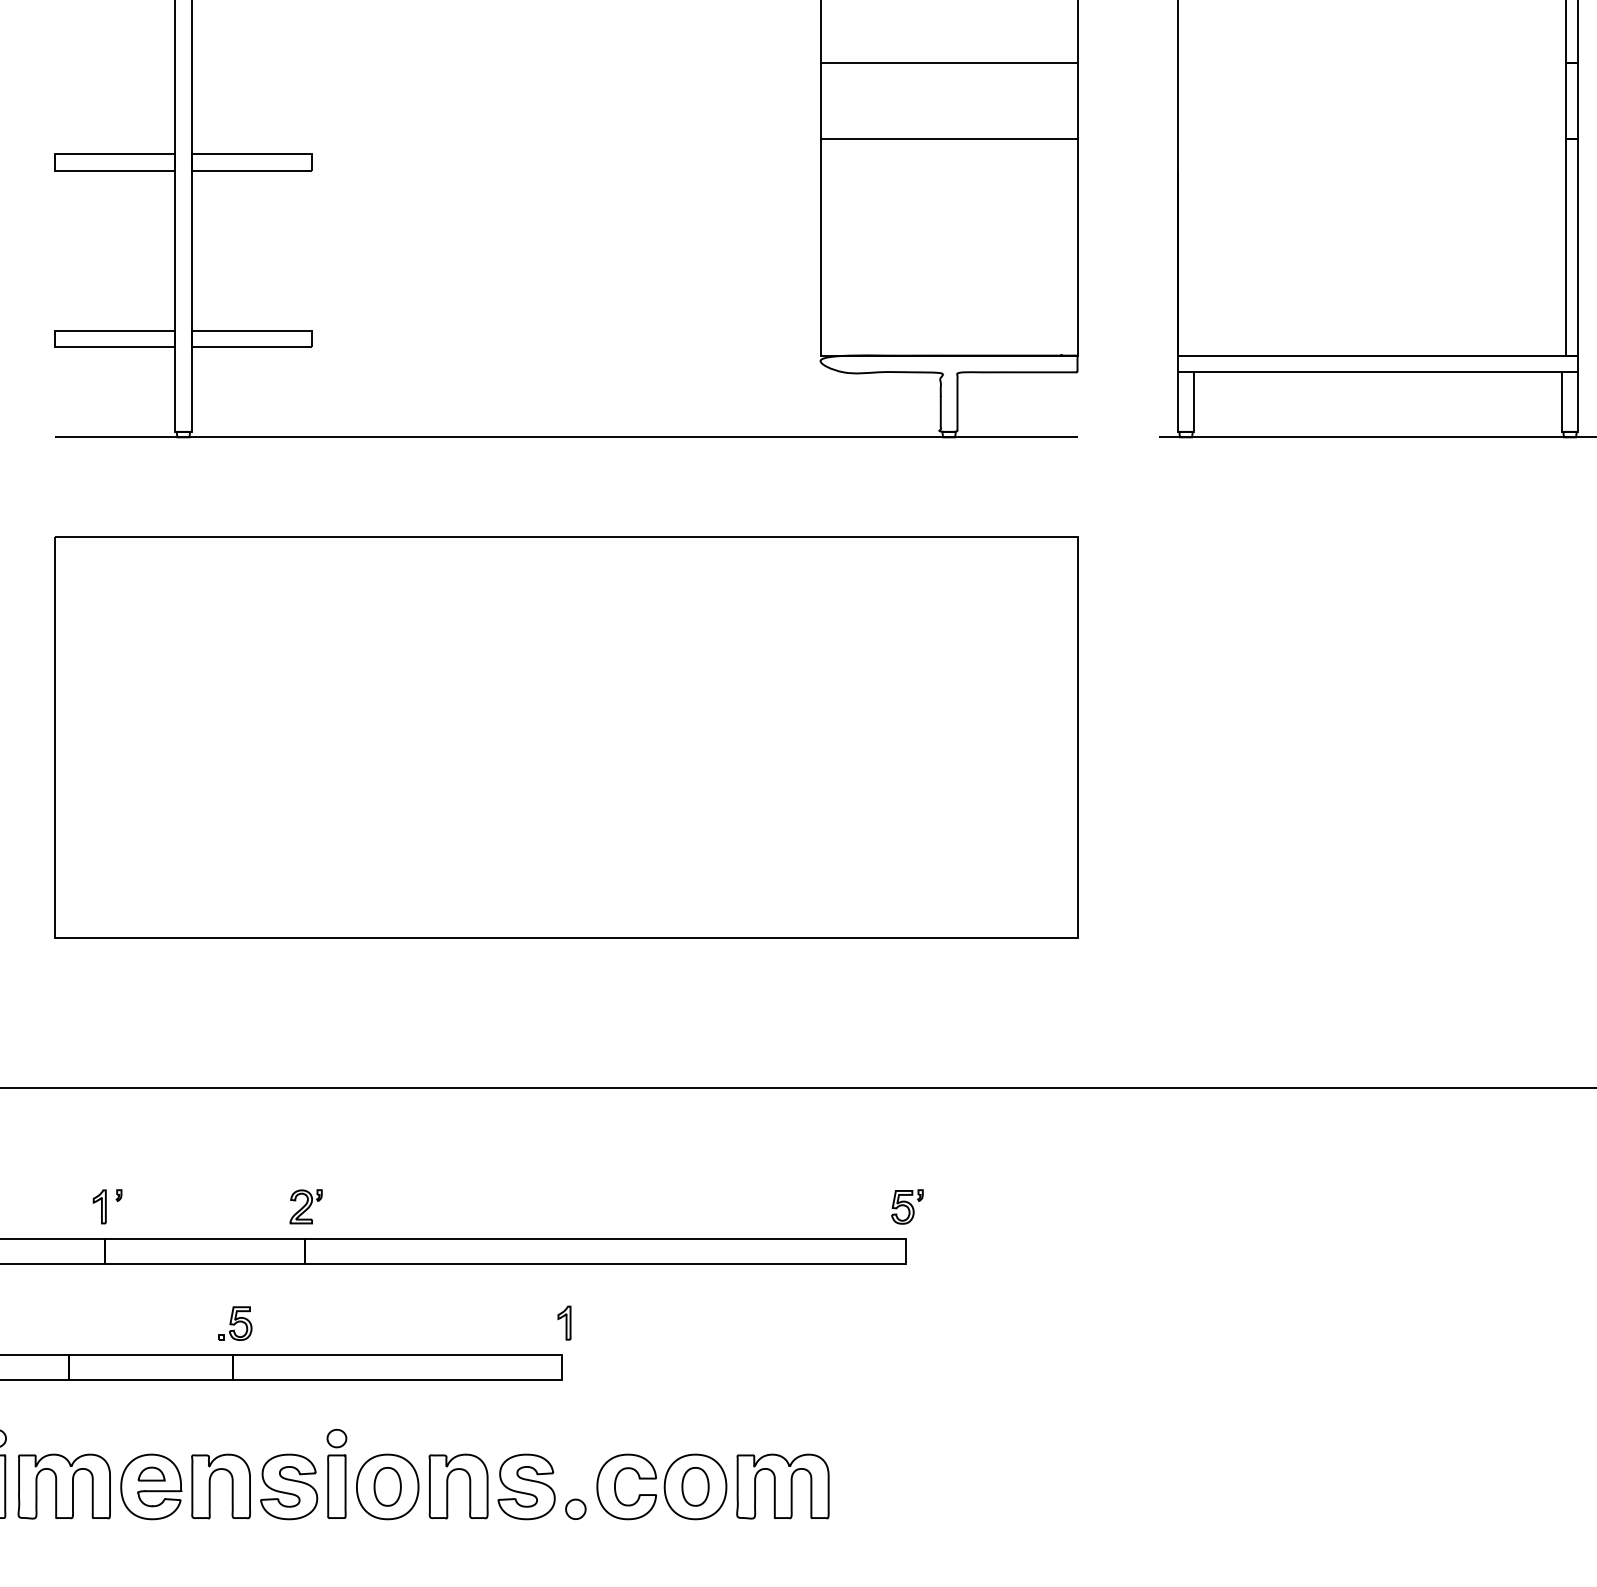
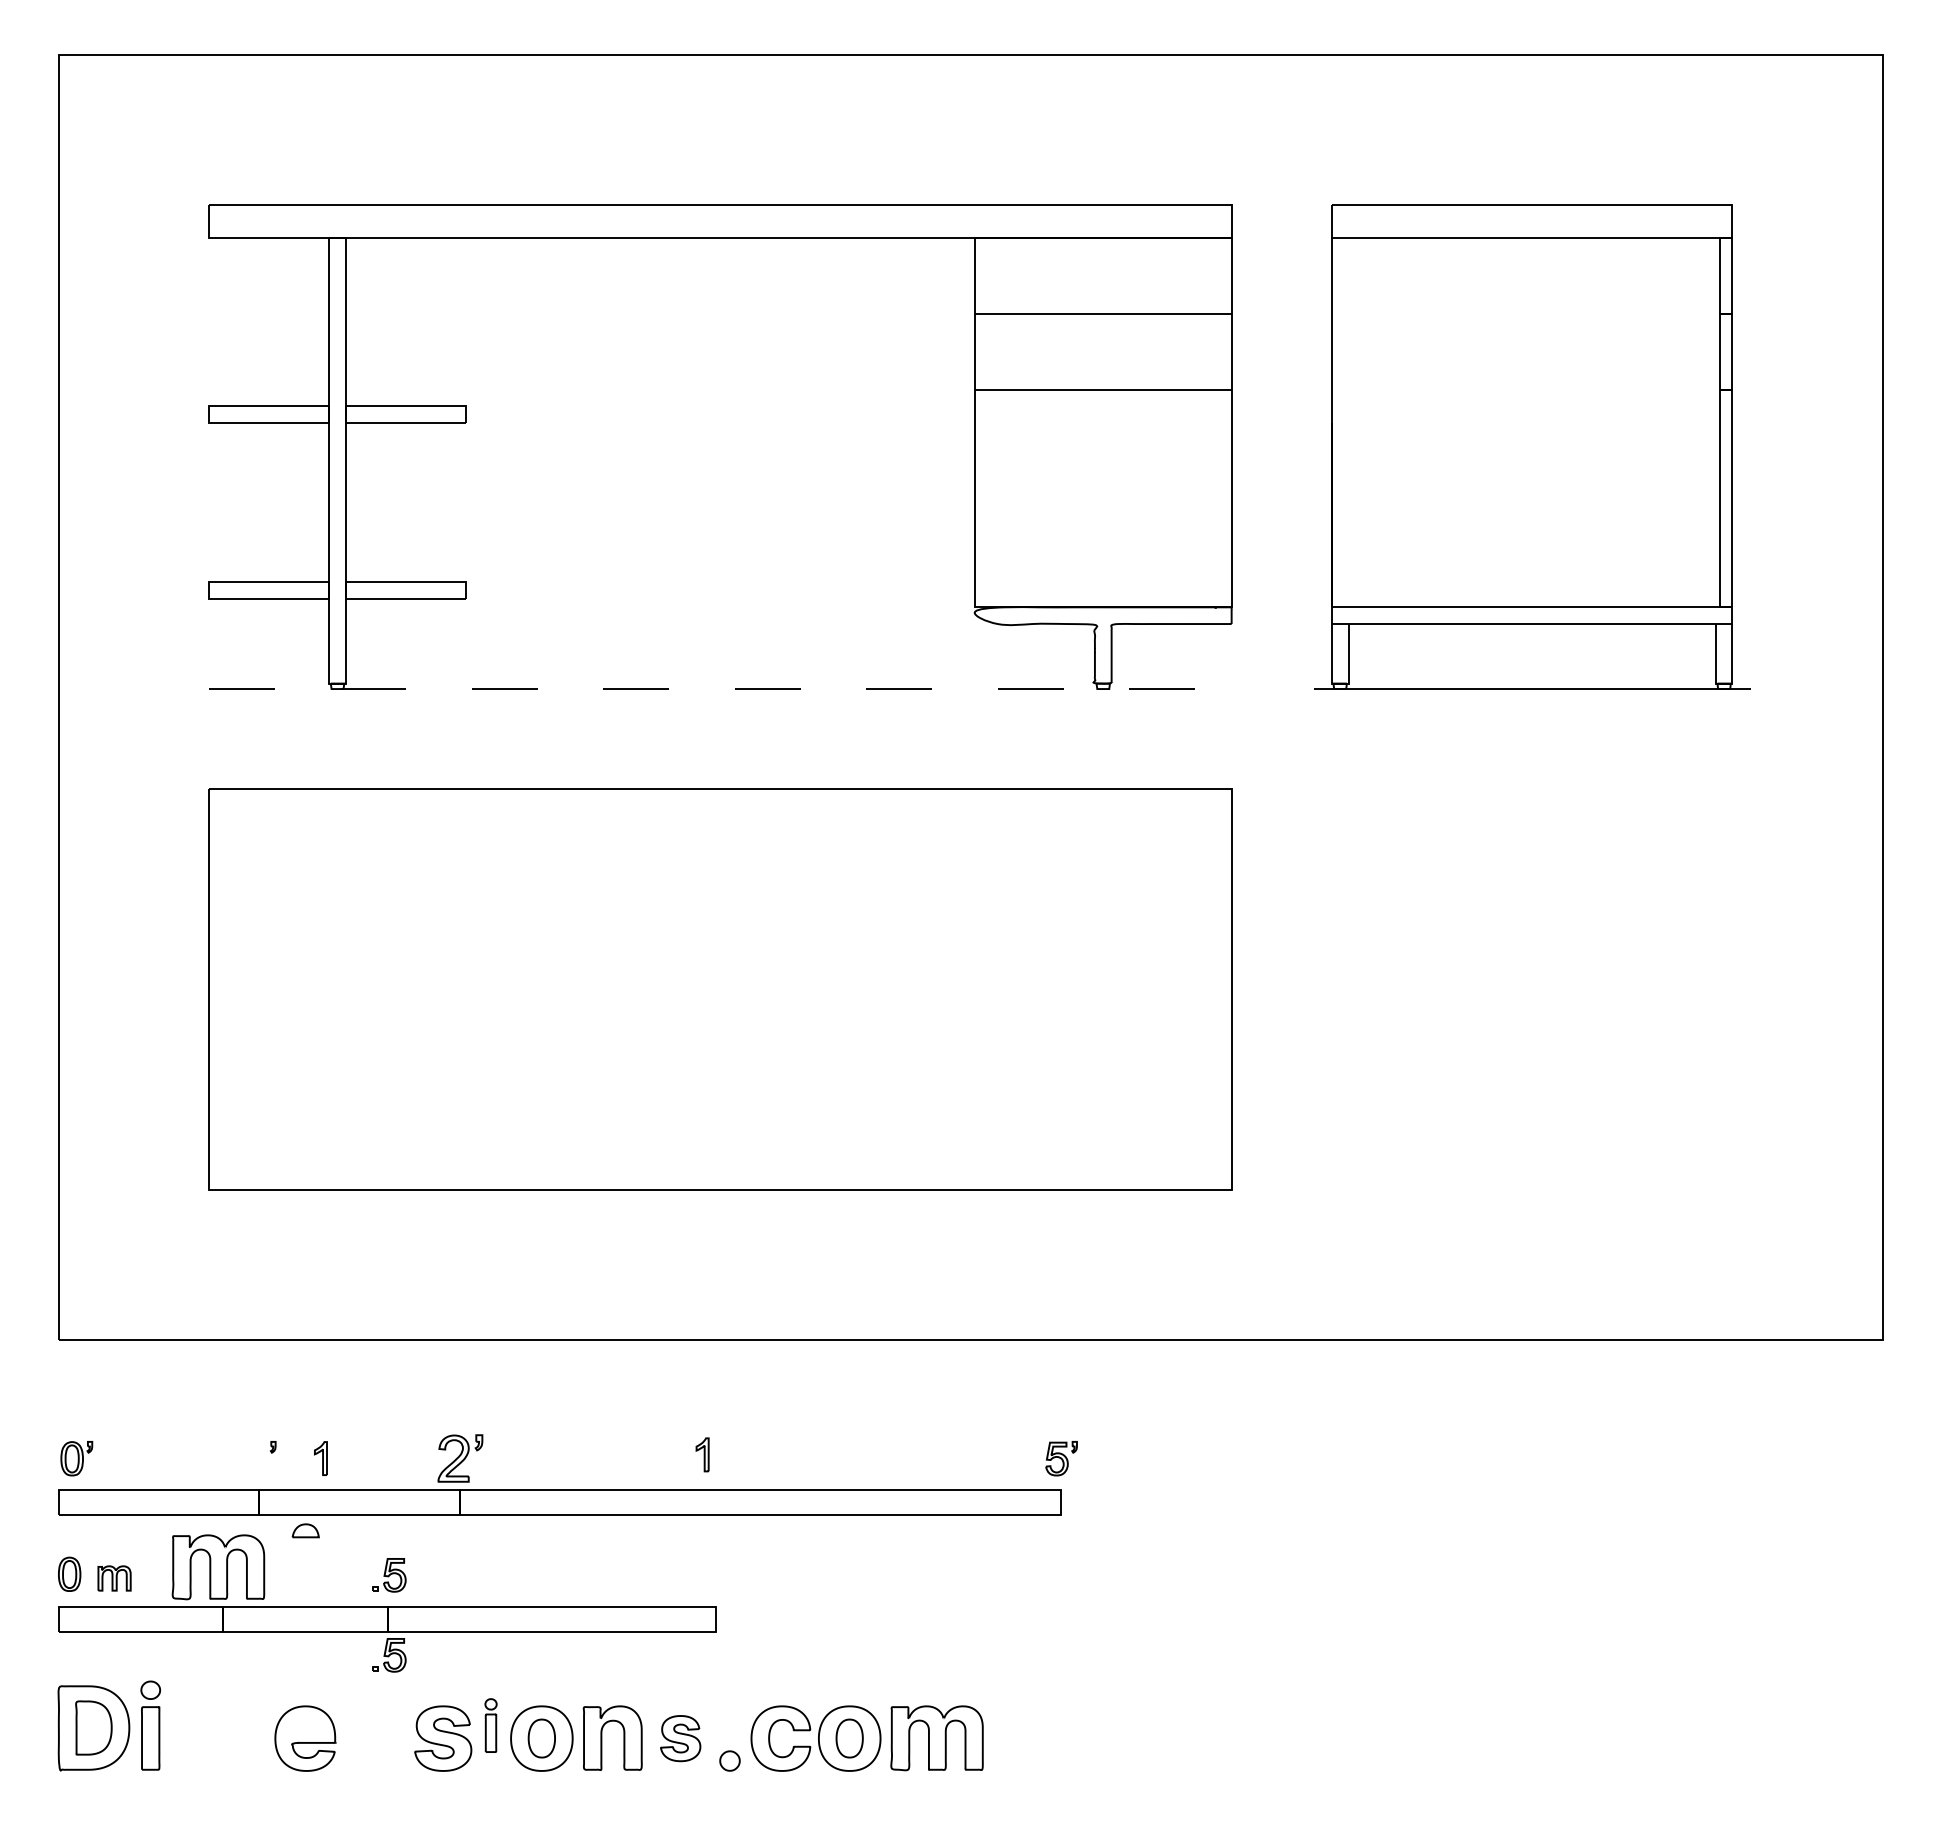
line: (566, 437) -> (720, 689), solid -> dashed
part: (99, 1206) -> (320, 1458), moved
part: (305, 1206) -> (459, 1458), size x1.4
part: (564, 1322) -> (702, 1454), moved
part: (235, 1403) -> (389, 1655), added
part: (151, 1473) -> (305, 1530), moved
part: (336, 1473) -> (490, 1725), size x0.6
part: (210, 1485) -> (364, 1737), removed
part: (64, 1486) -> (218, 1567), moved
part: (526, 1486) -> (680, 1738), size x0.7

